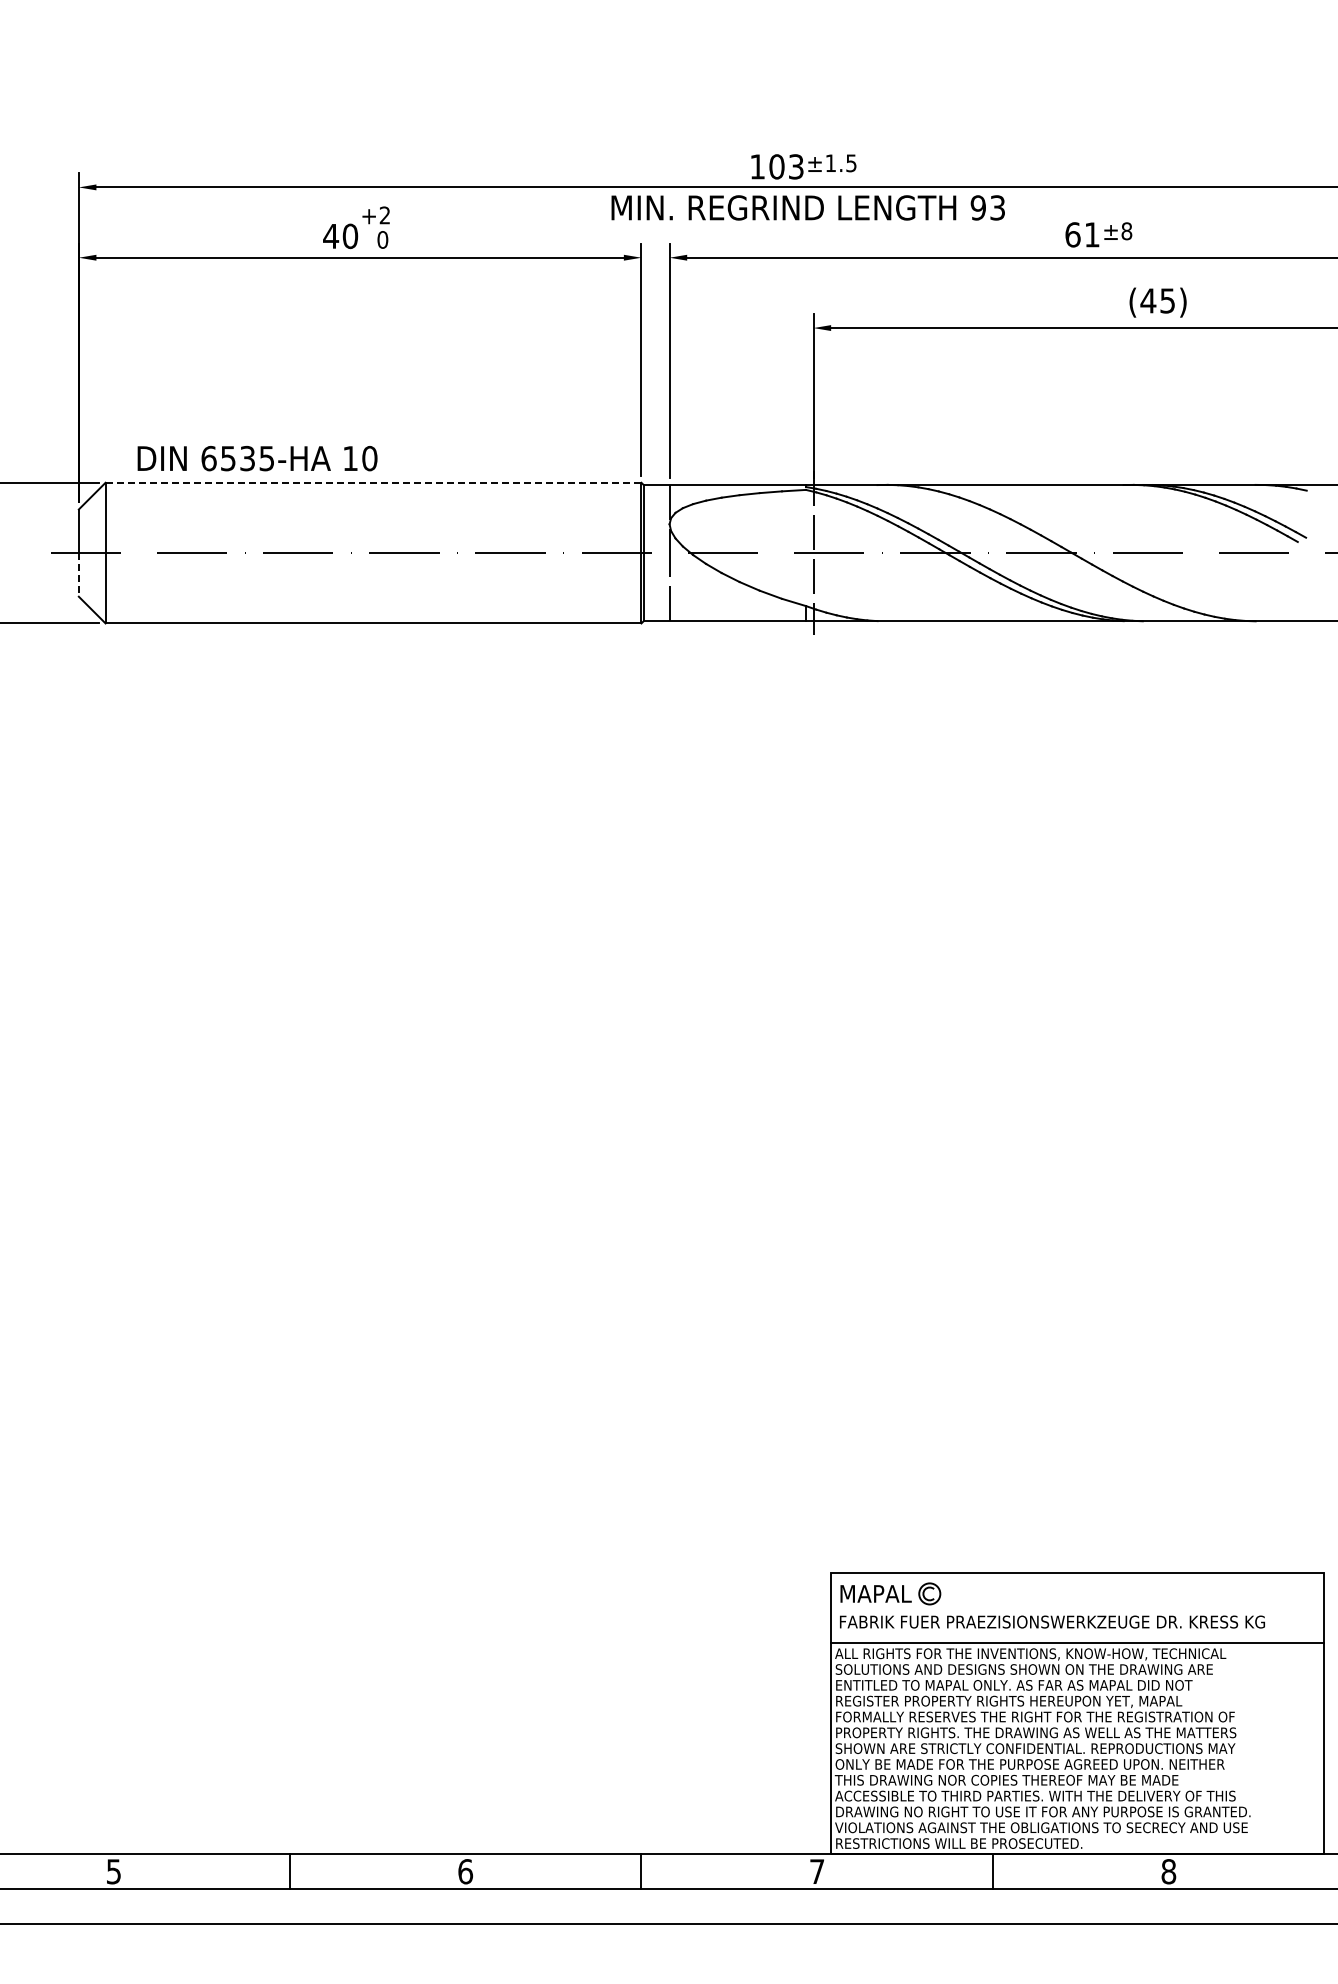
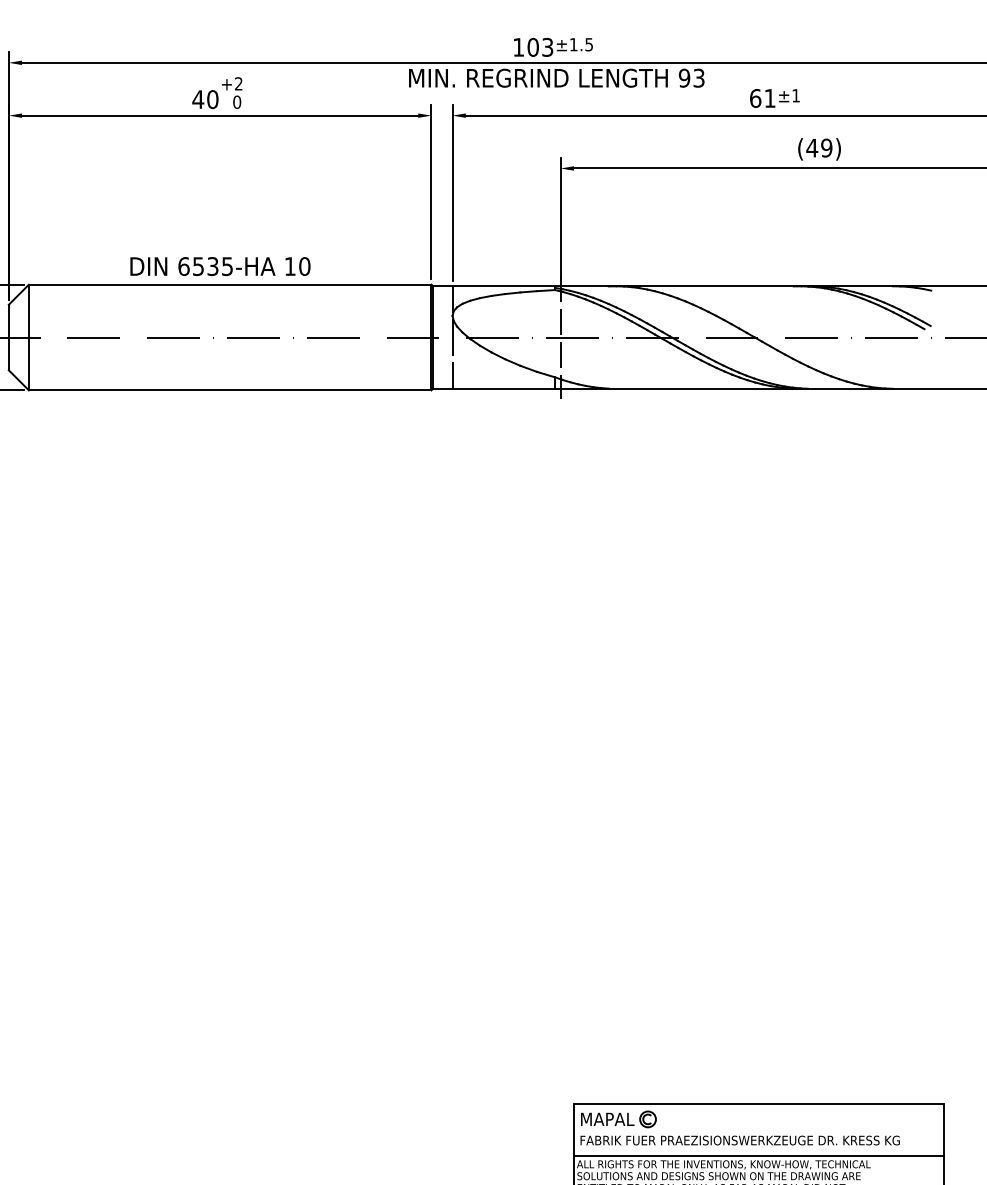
text: (1126, 231) -> (795, 95), ±8 -> ±1
text: (1167, 300) -> (826, 147), (45) -> (49)
text: (257, 458) -> (220, 266), moved
line: (373, 482) -> (230, 284), dashed -> solid
line: (78, 574) -> (8, 353), dashed -> solid

